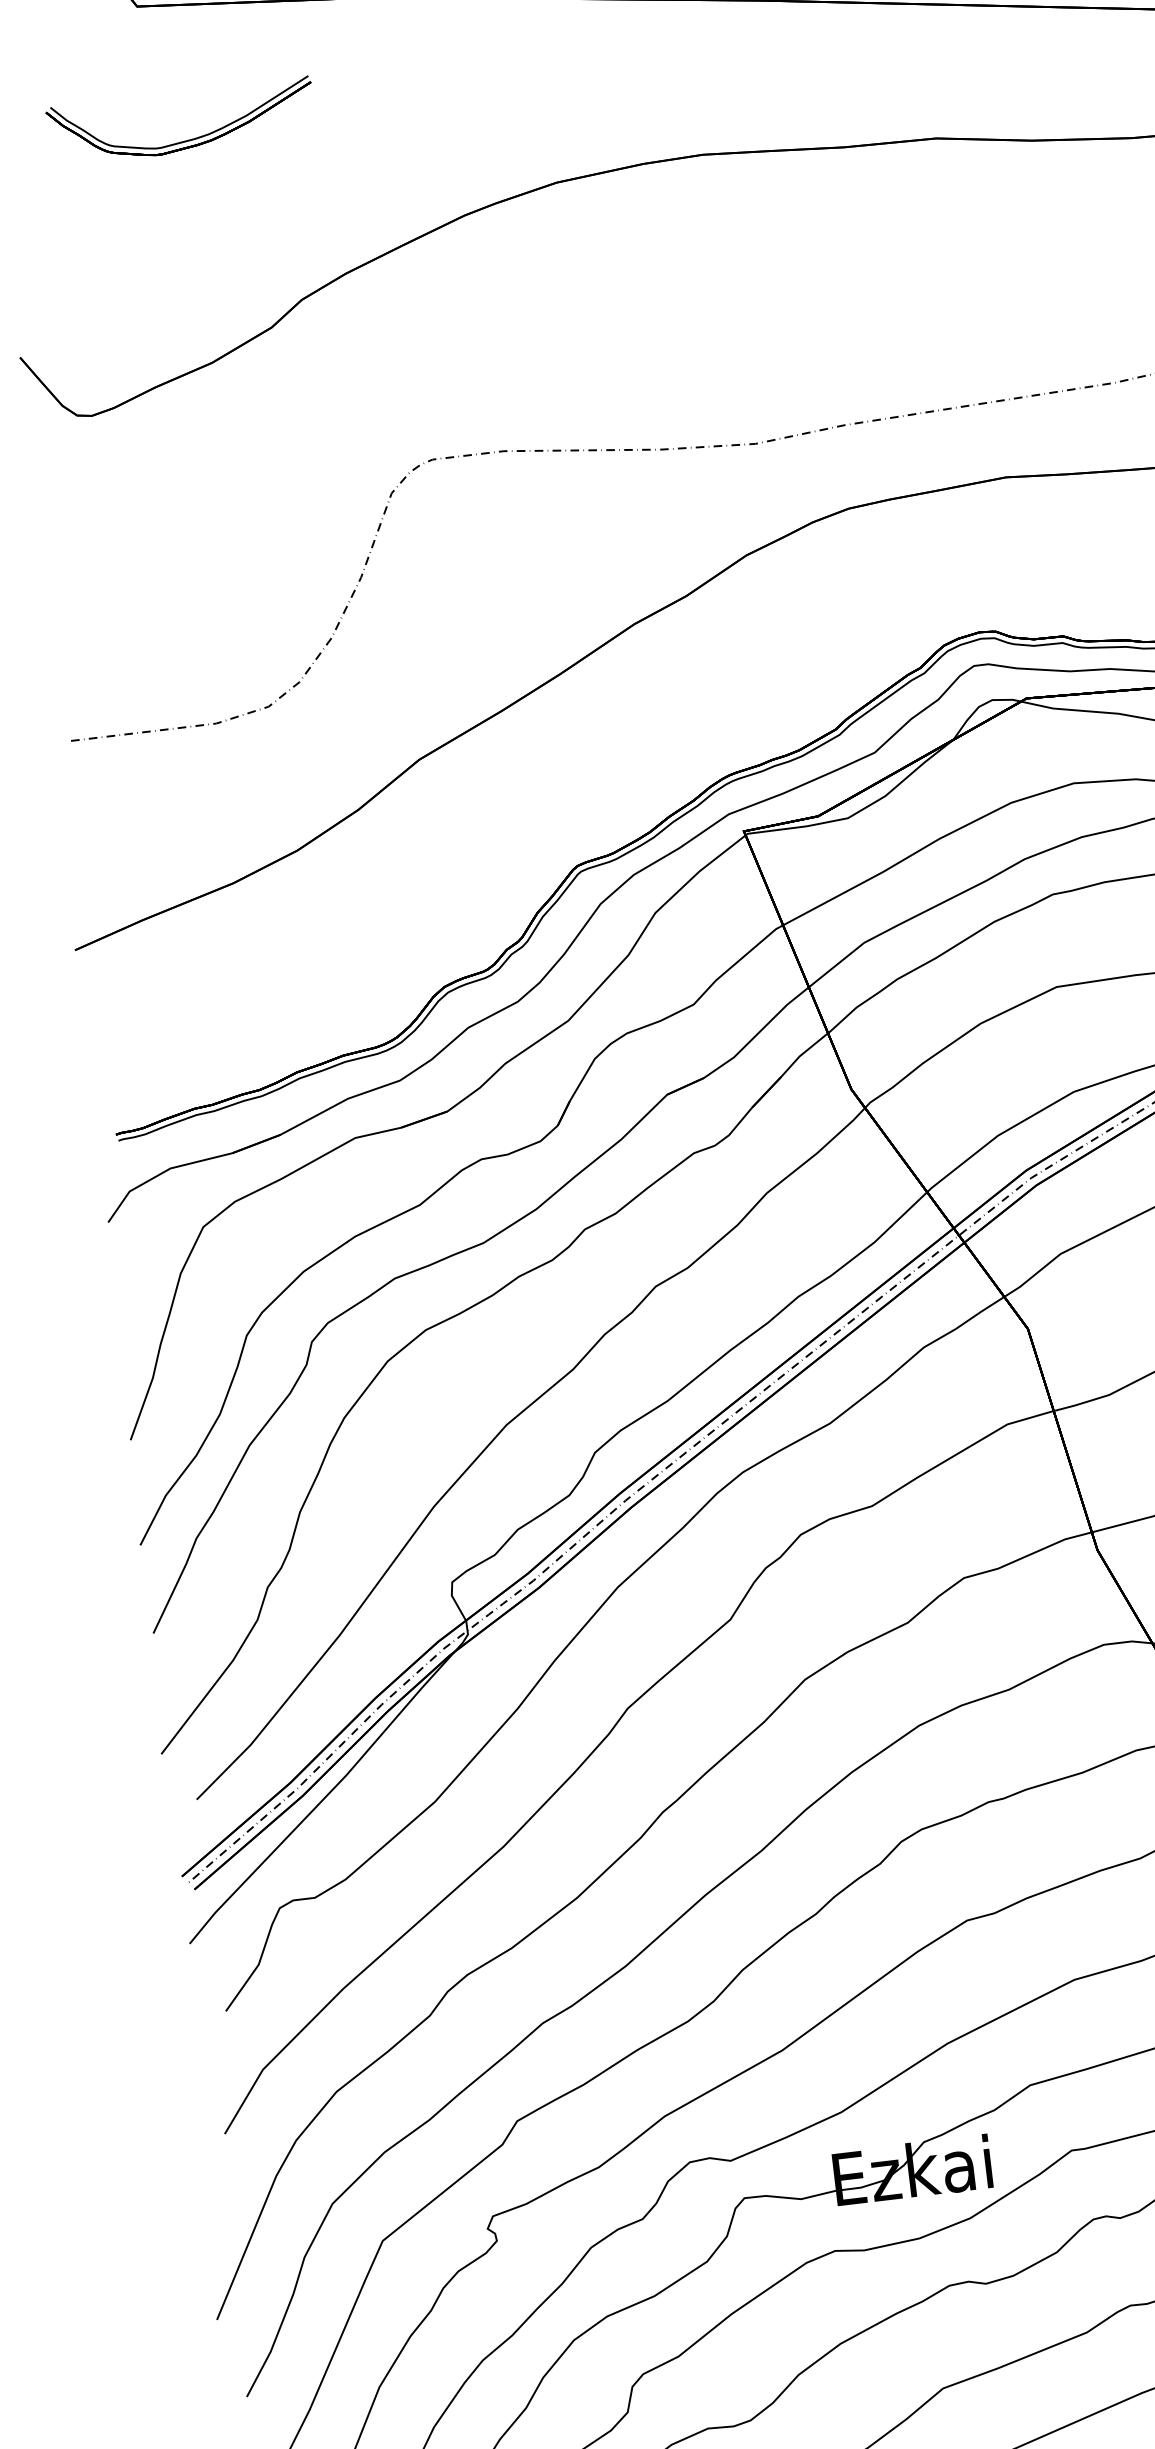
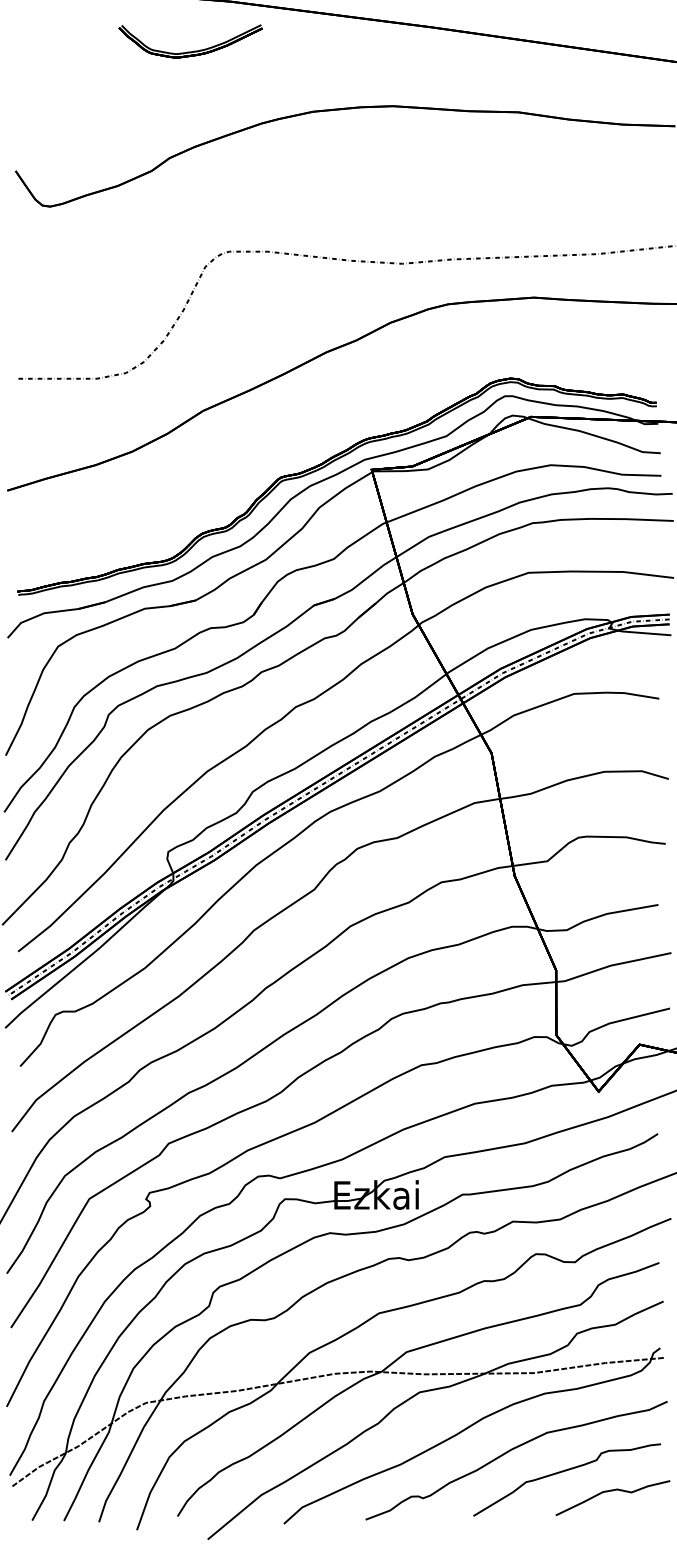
part: (190, 137) -> (194, 50), moved

